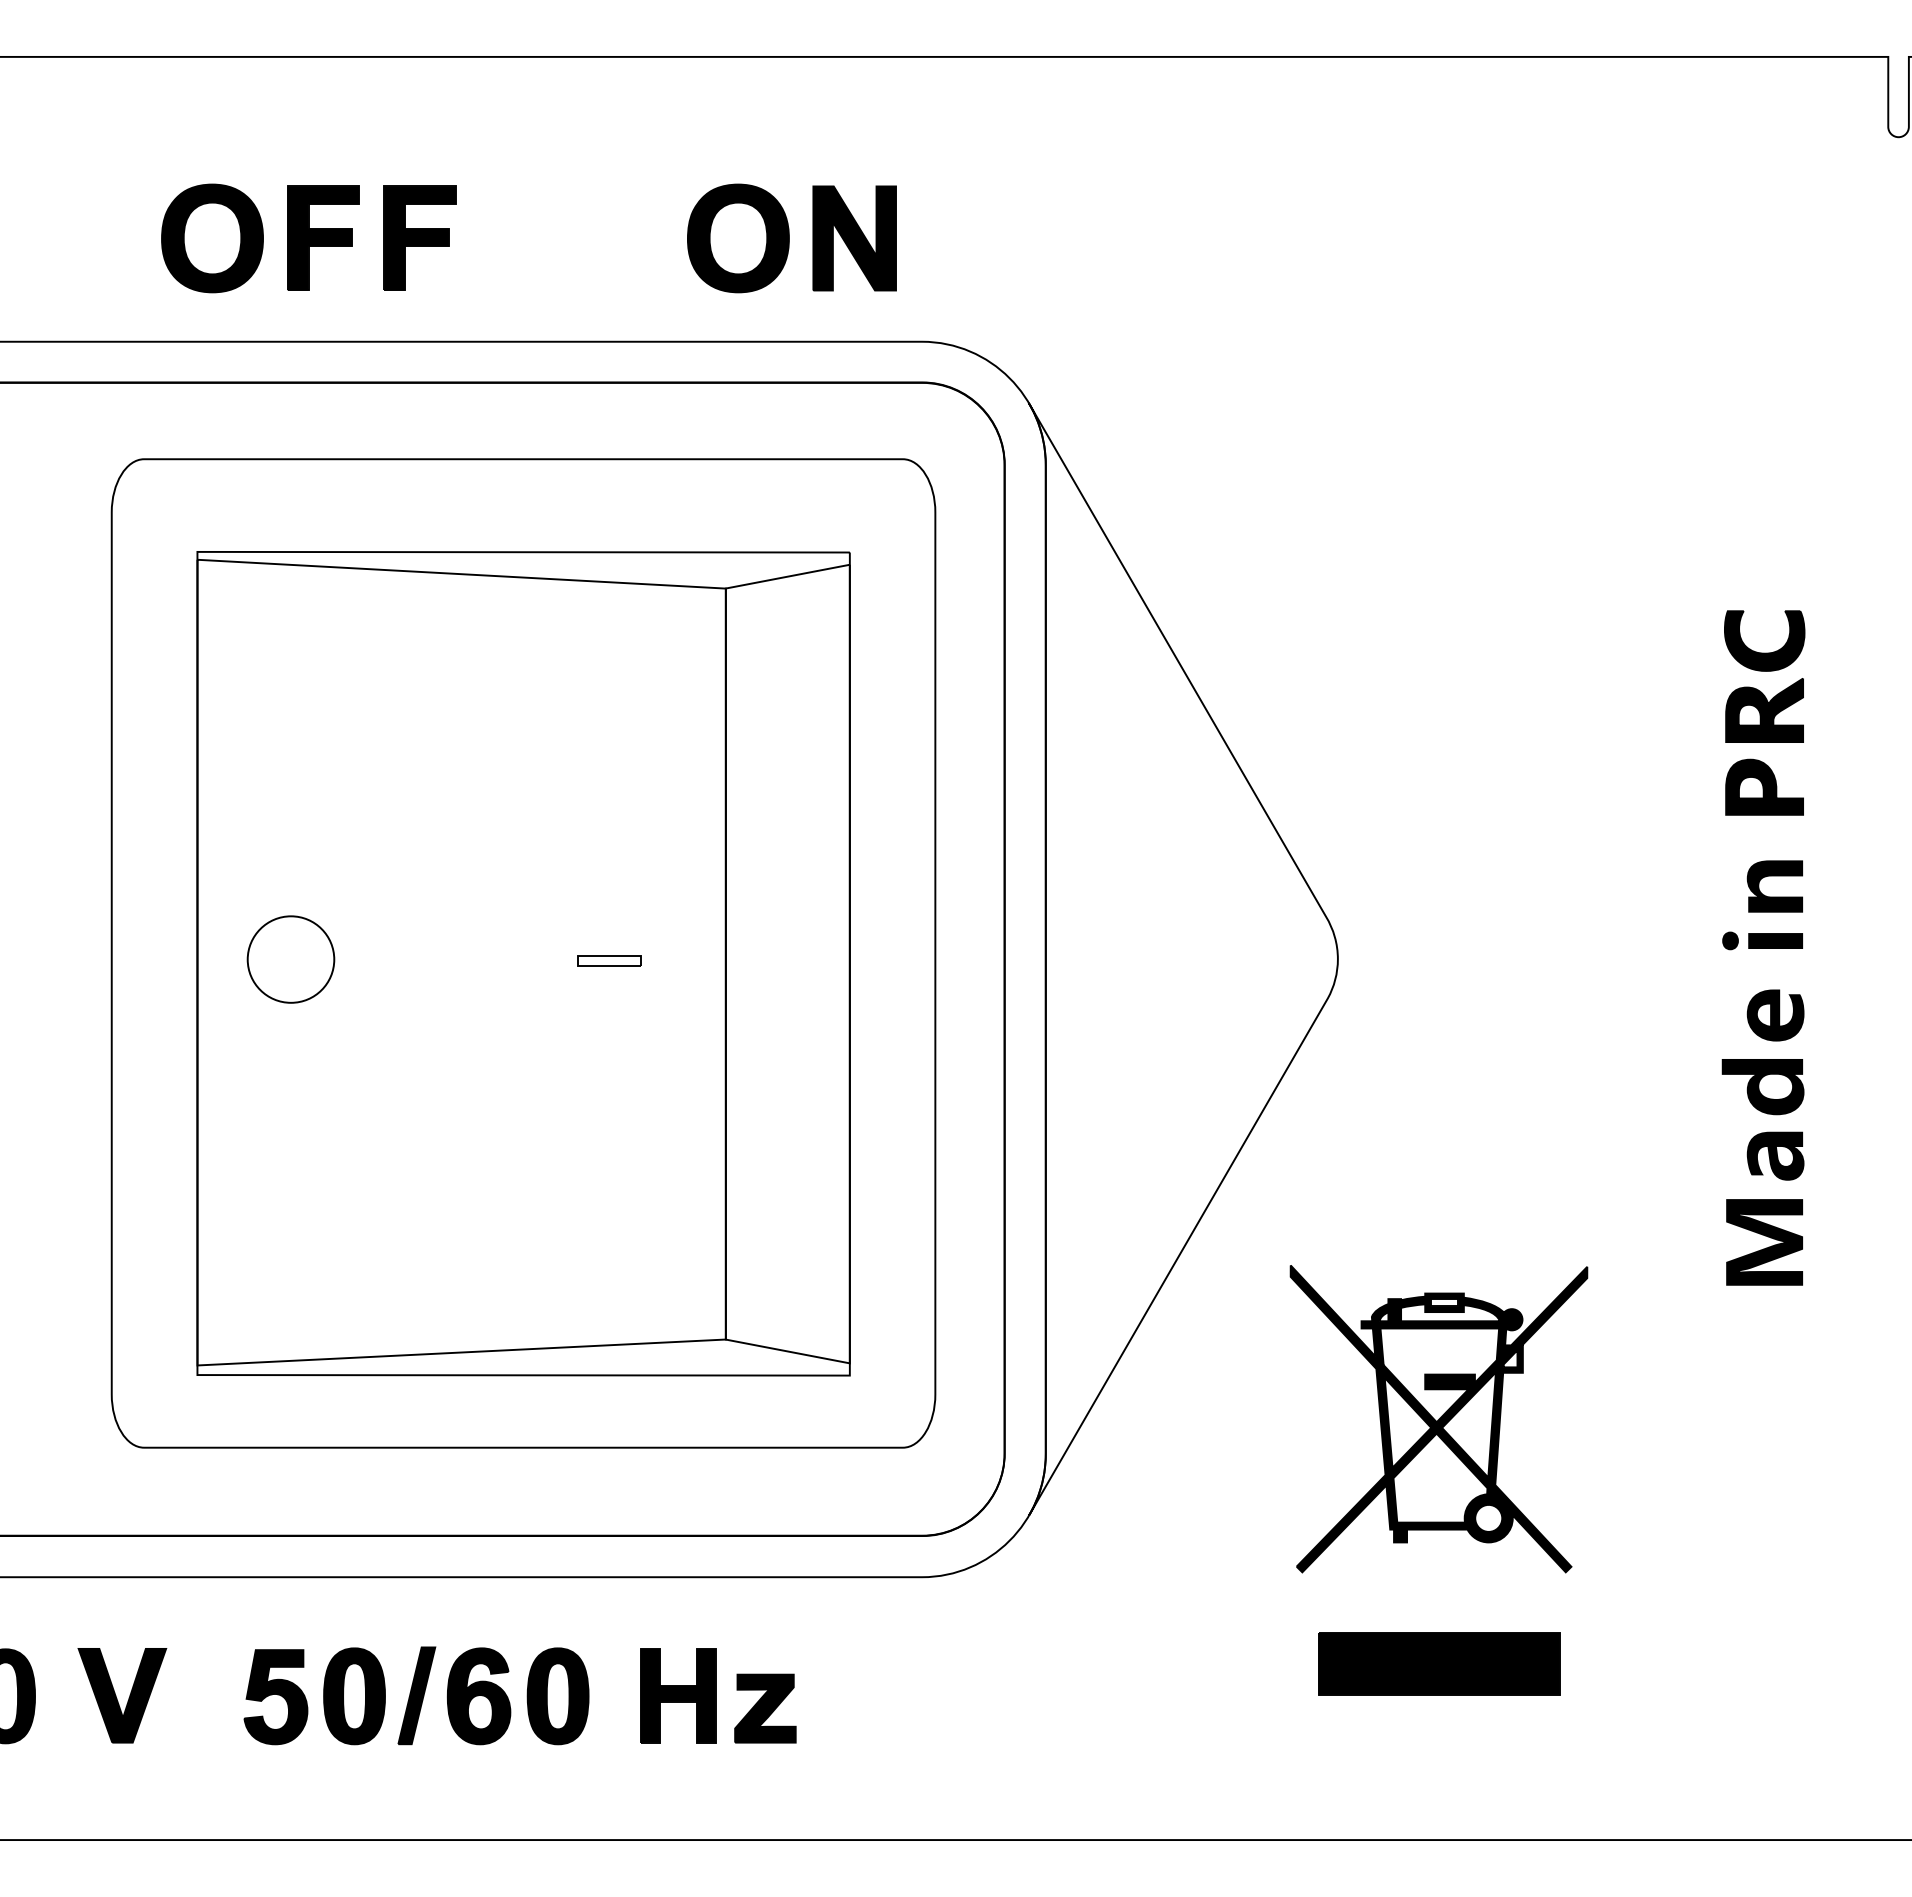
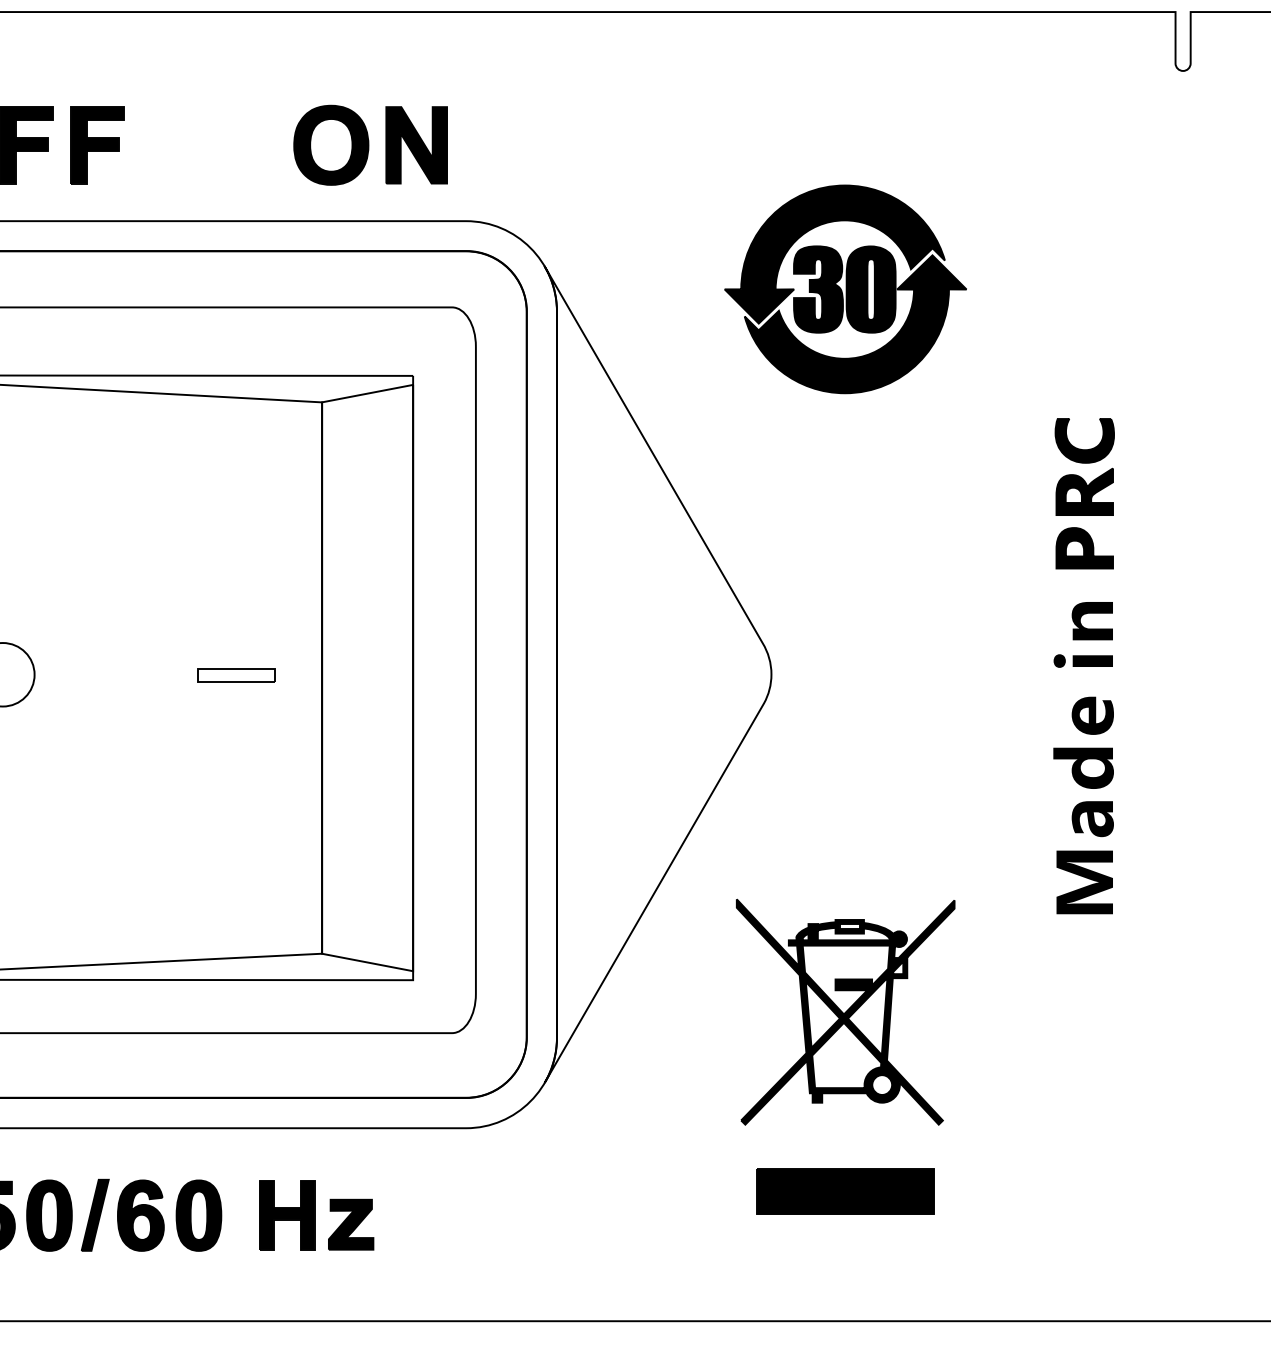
part: (1438, 434) -> (845, 289), added
part: (609, 960) -> (236, 675), size x1.67

